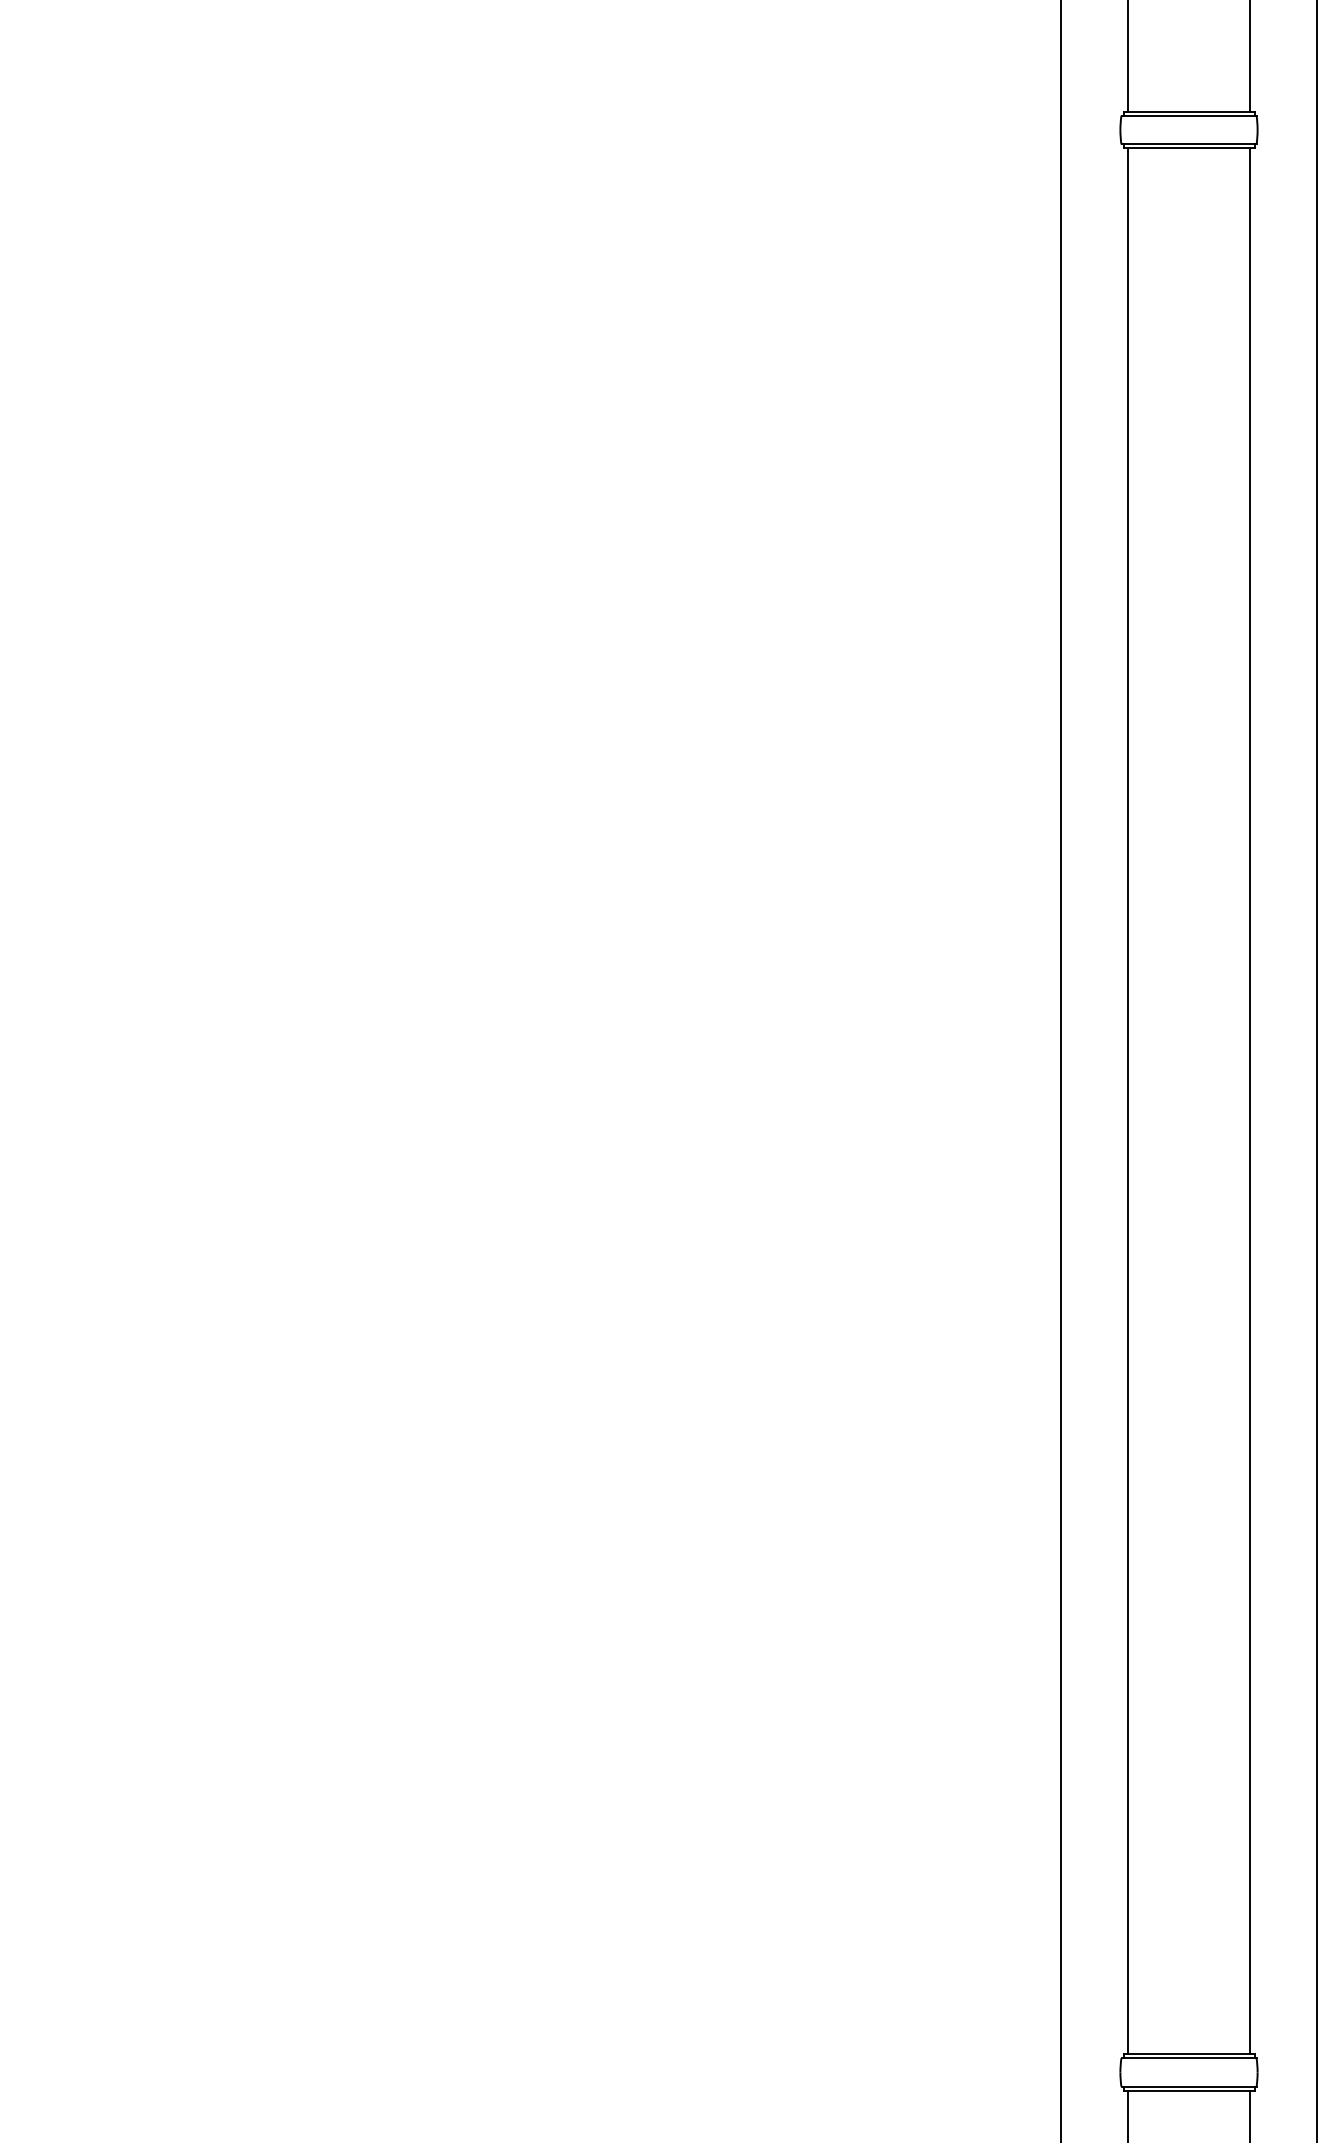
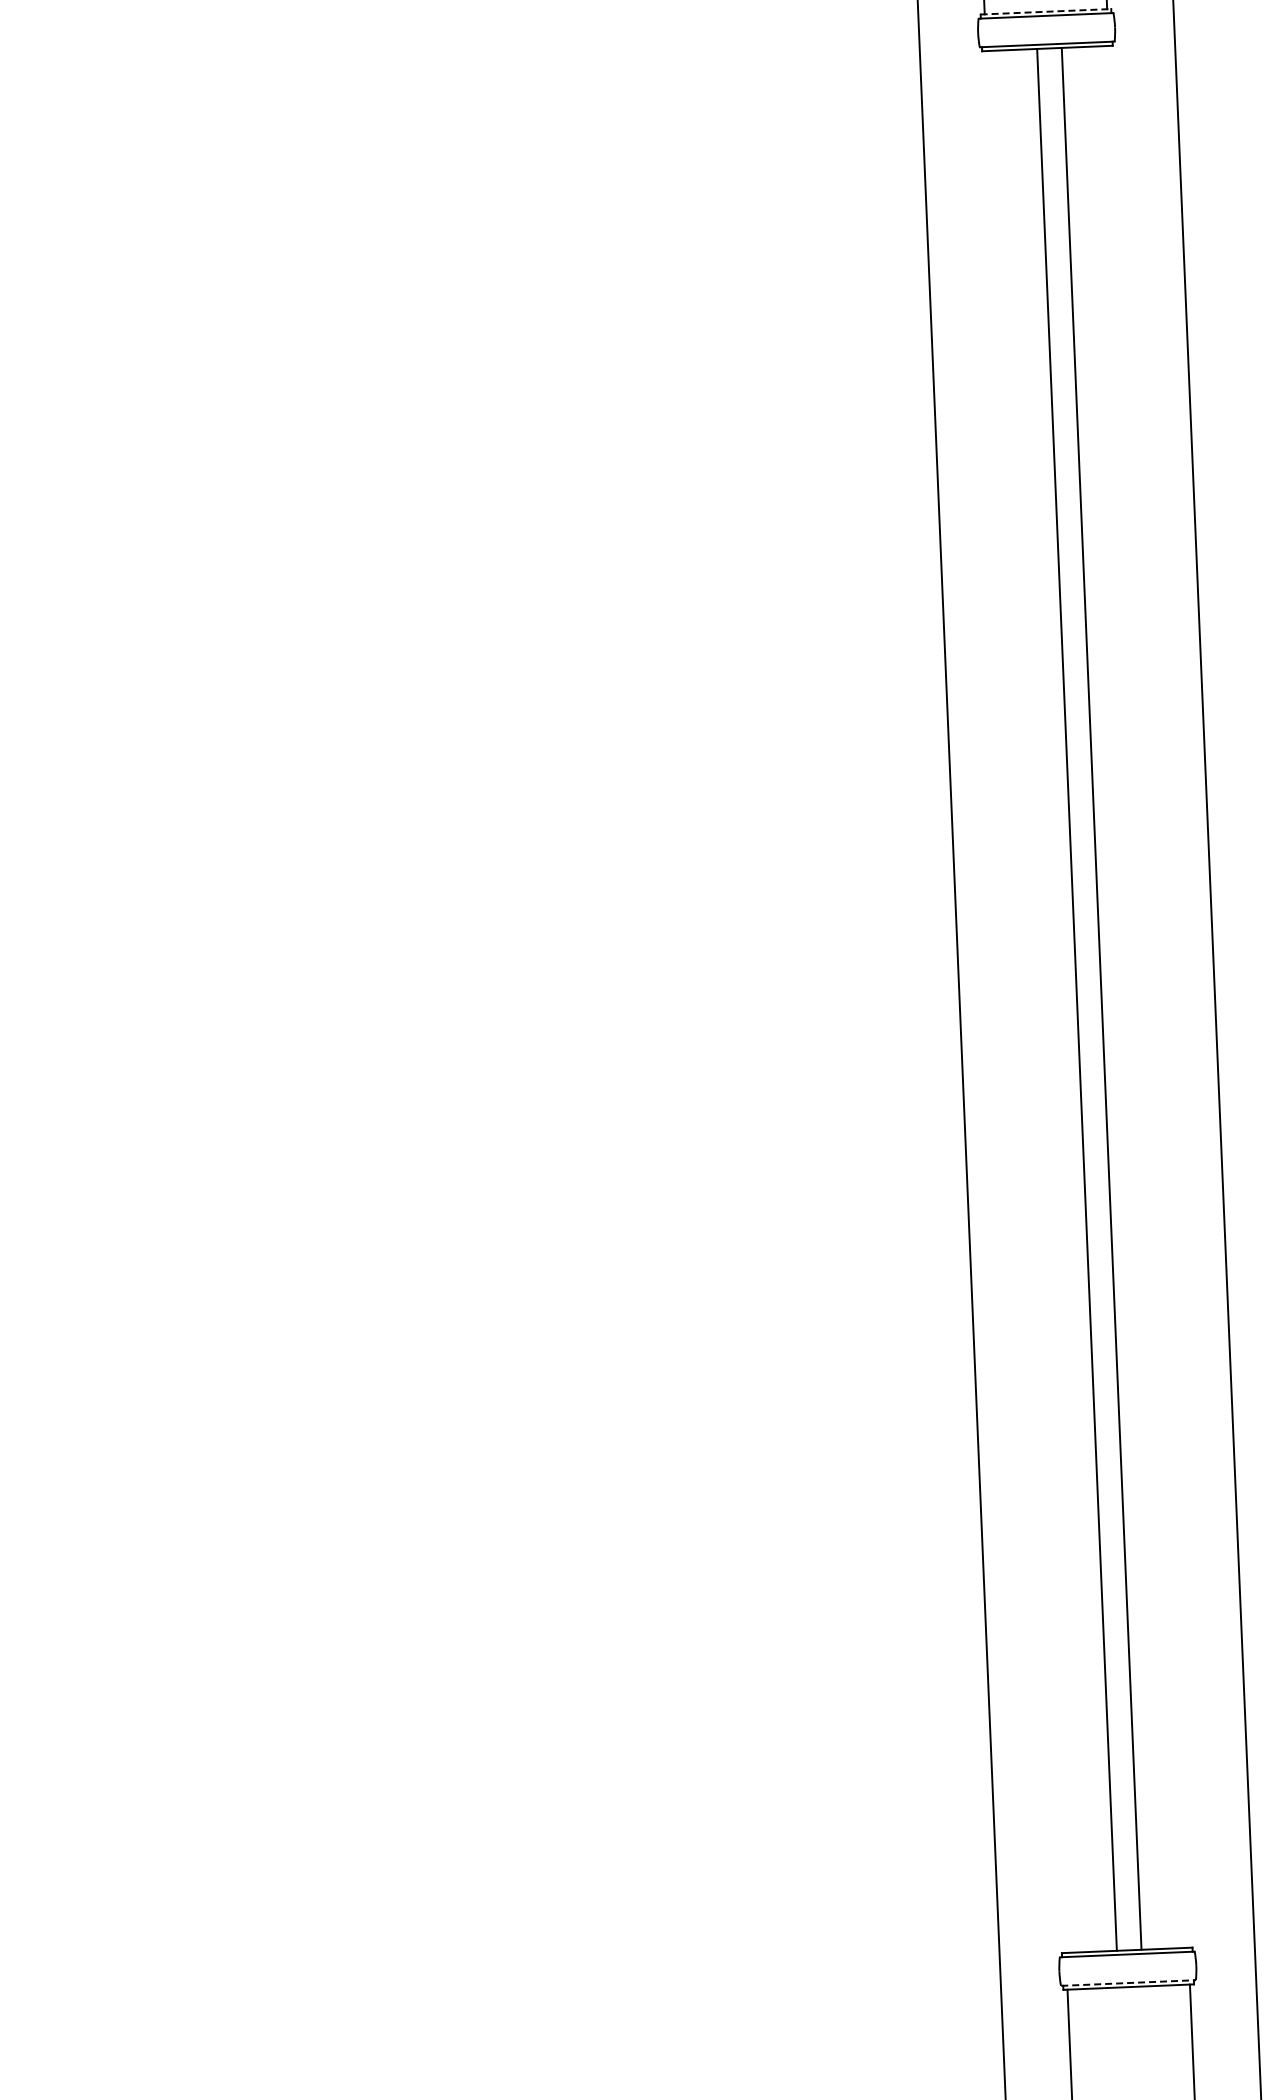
line: (1189, 111) -> (1046, 11), solid -> dashed
line: (1127, 1101) -> (1076, 1000), moved
line: (1250, 1101) -> (1101, 999), moved
line: (1189, 2086) -> (1128, 1982), solid -> dashed

